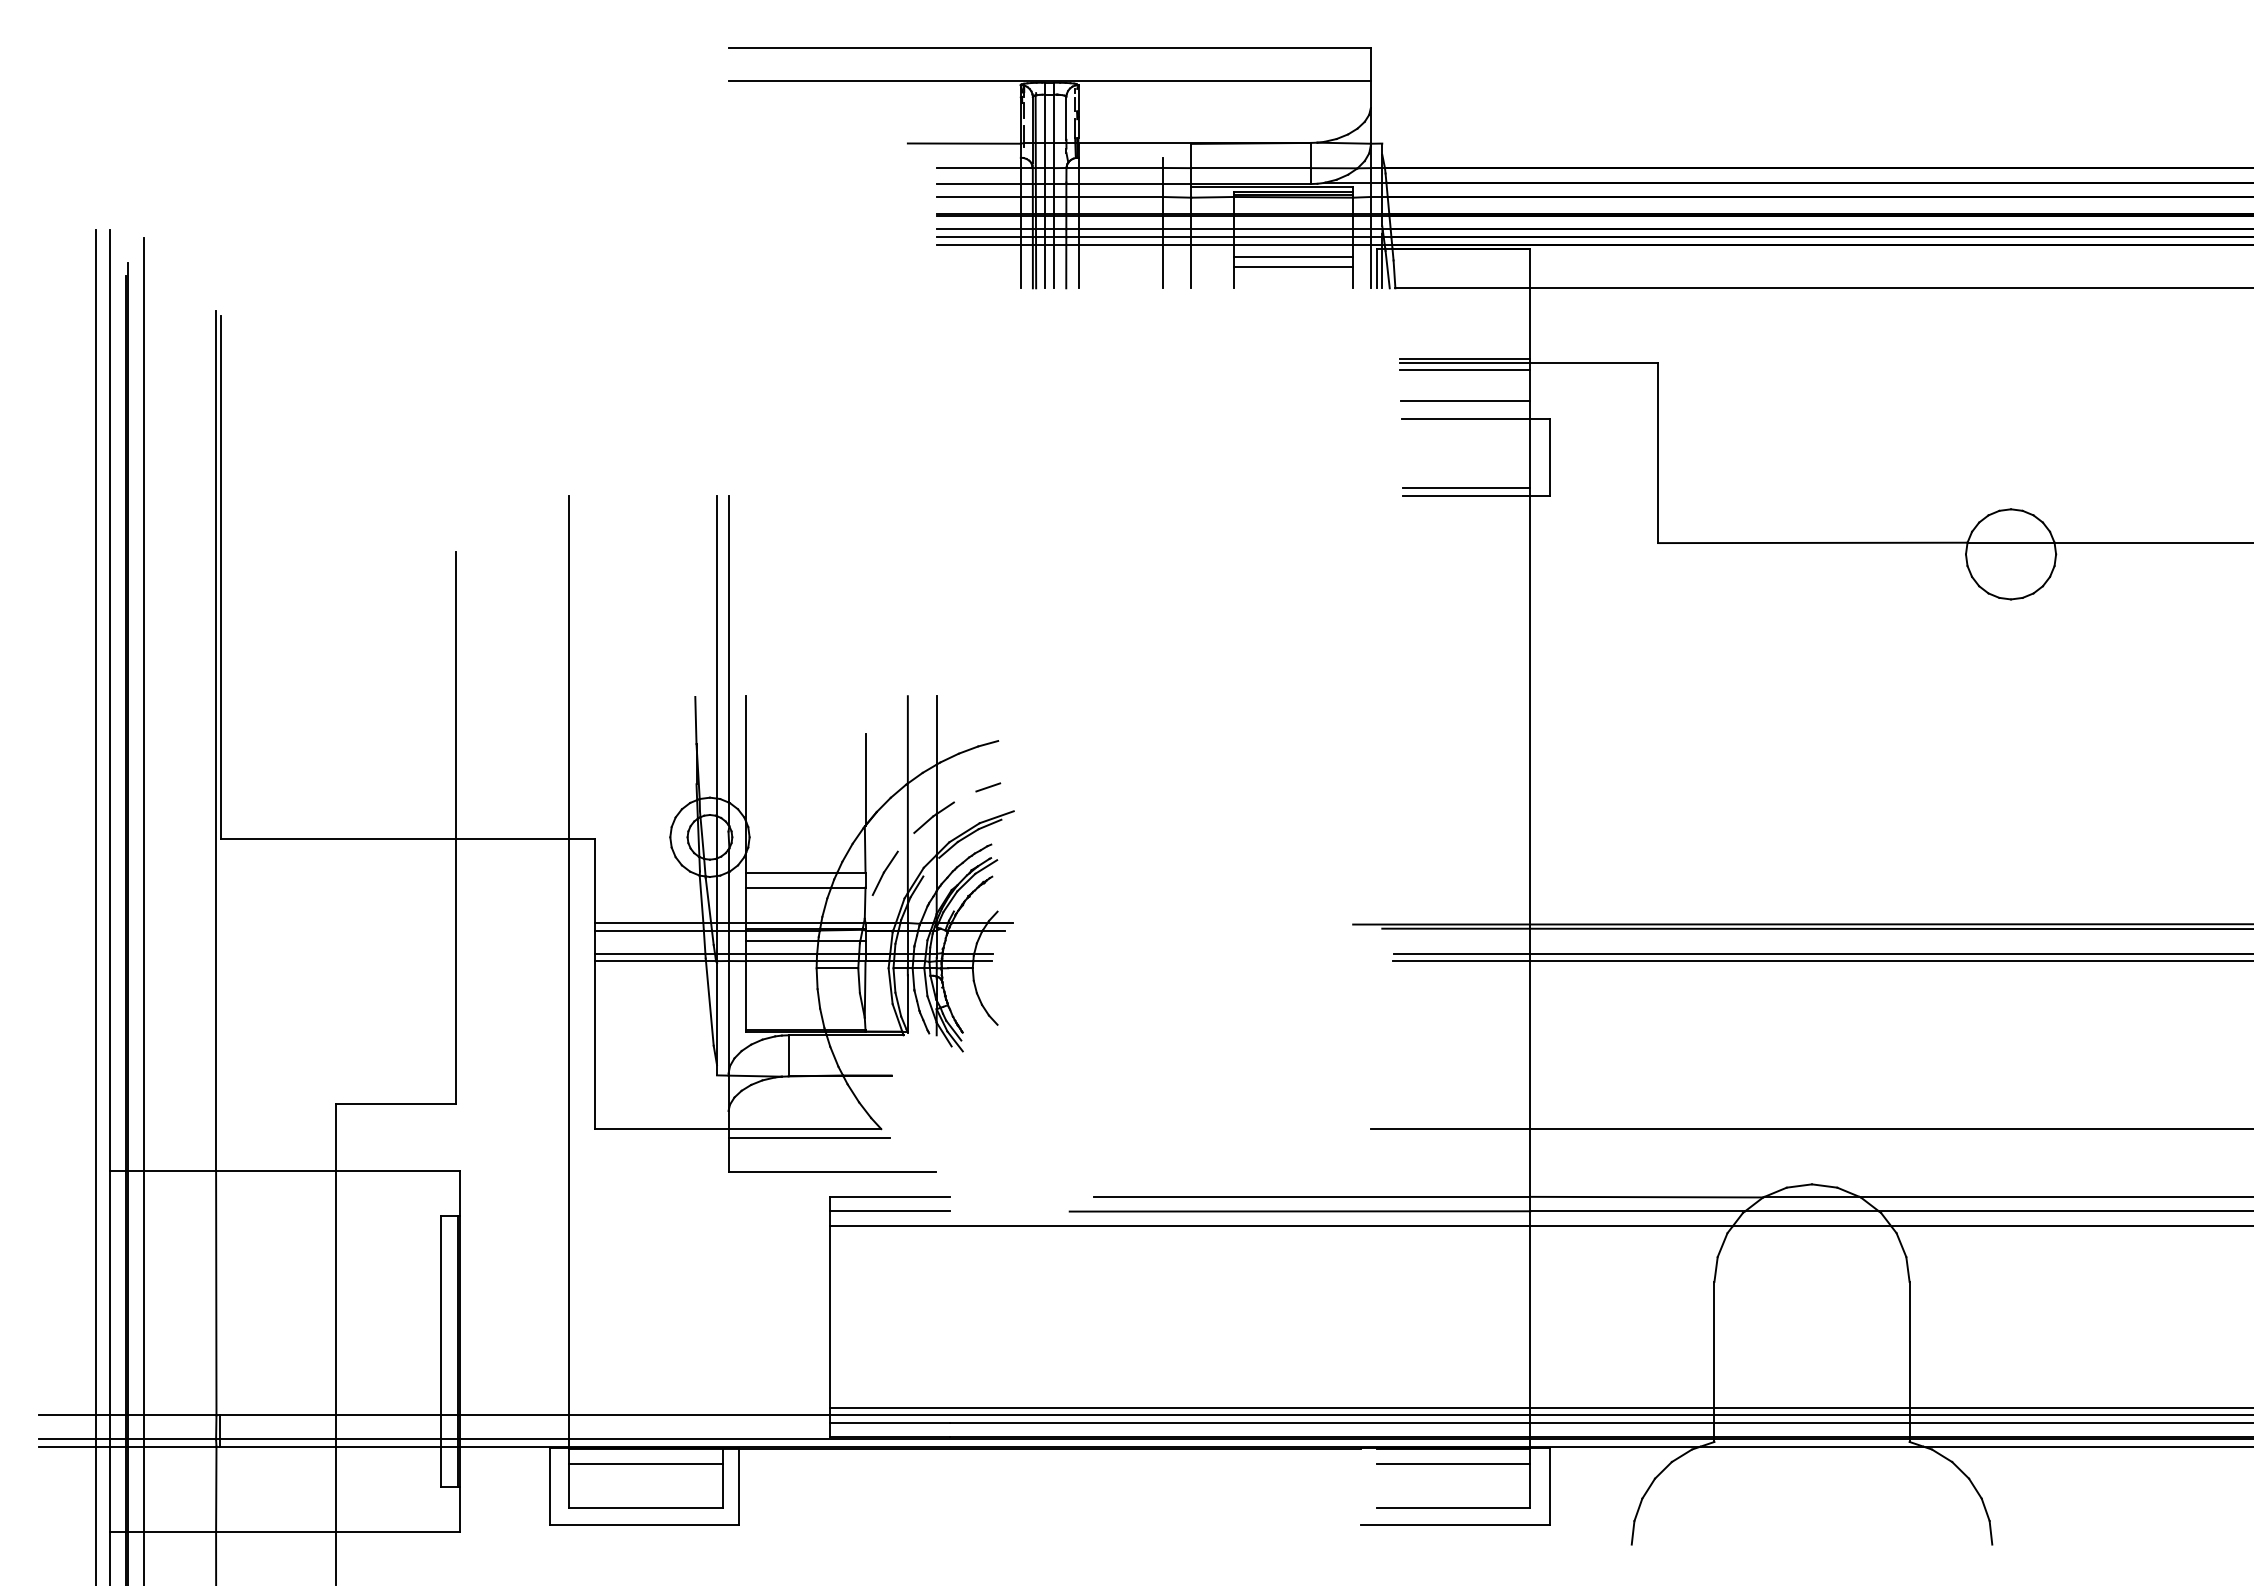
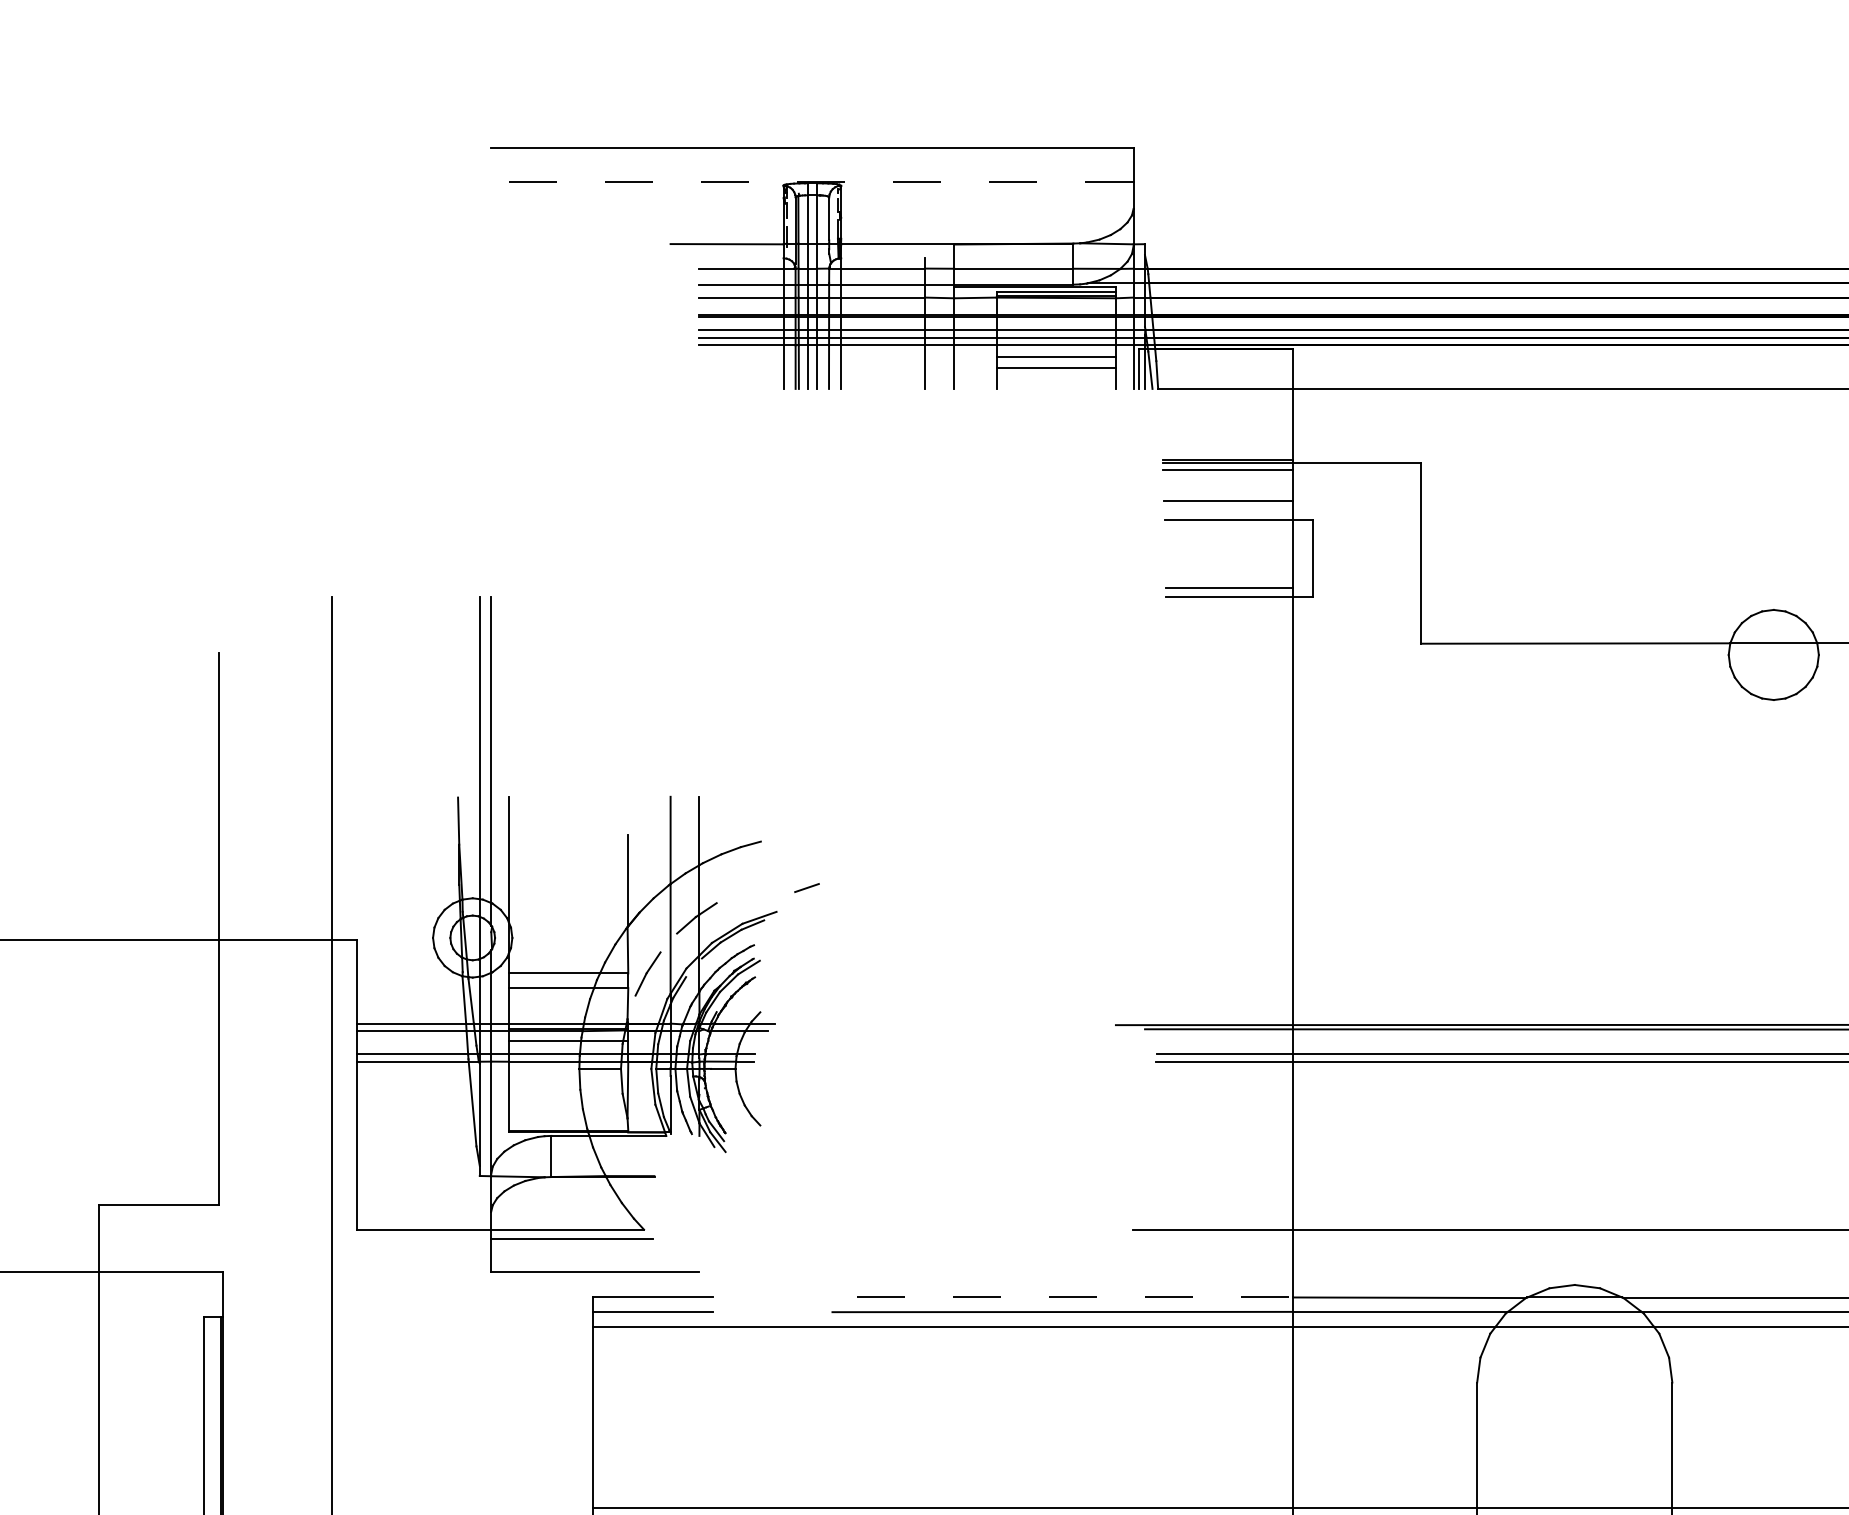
line: (1049, 81) -> (812, 182), solid -> dashed
line: (988, 787) -> (807, 888), moved
line: (1312, 1196) -> (1075, 1297), solid -> dashed

